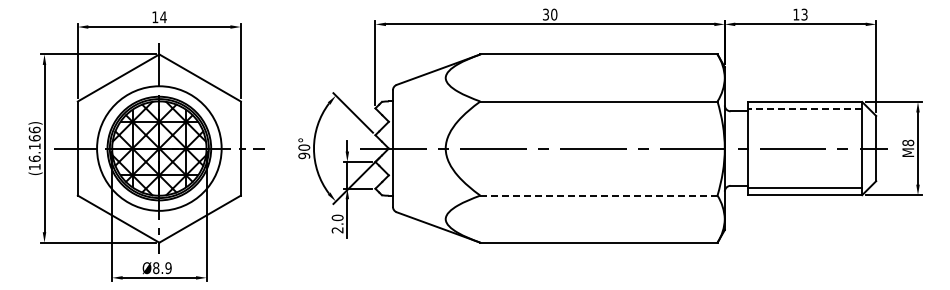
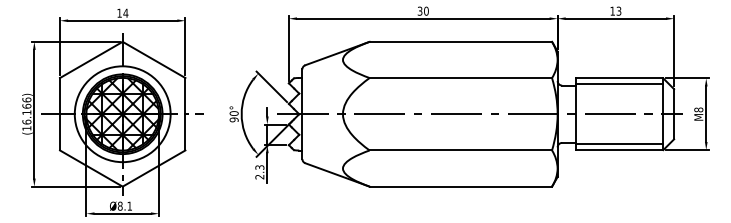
line: (804, 109) -> (618, 84), dashed -> solid
line: (598, 195) -> (460, 150), dashed -> solid
text: (337, 217) -> (259, 167), 2.0 -> 2.3
text: (168, 268) -> (129, 206), Ø8.9 -> Ø8.1

